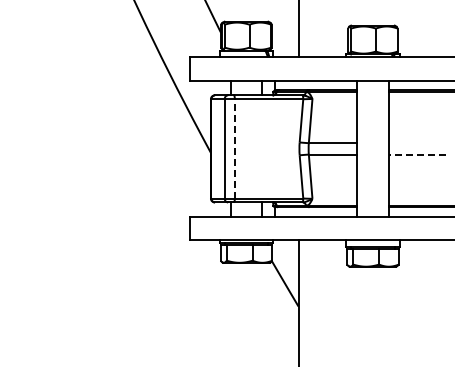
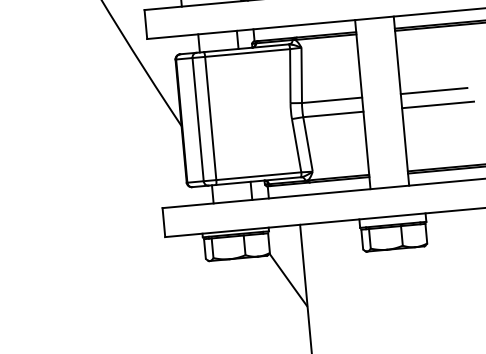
line: (415, 143) -> (434, 91), added
line: (234, 148) -> (210, 118), dashed -> solid
line: (417, 154) -> (438, 104), dashed -> solid

